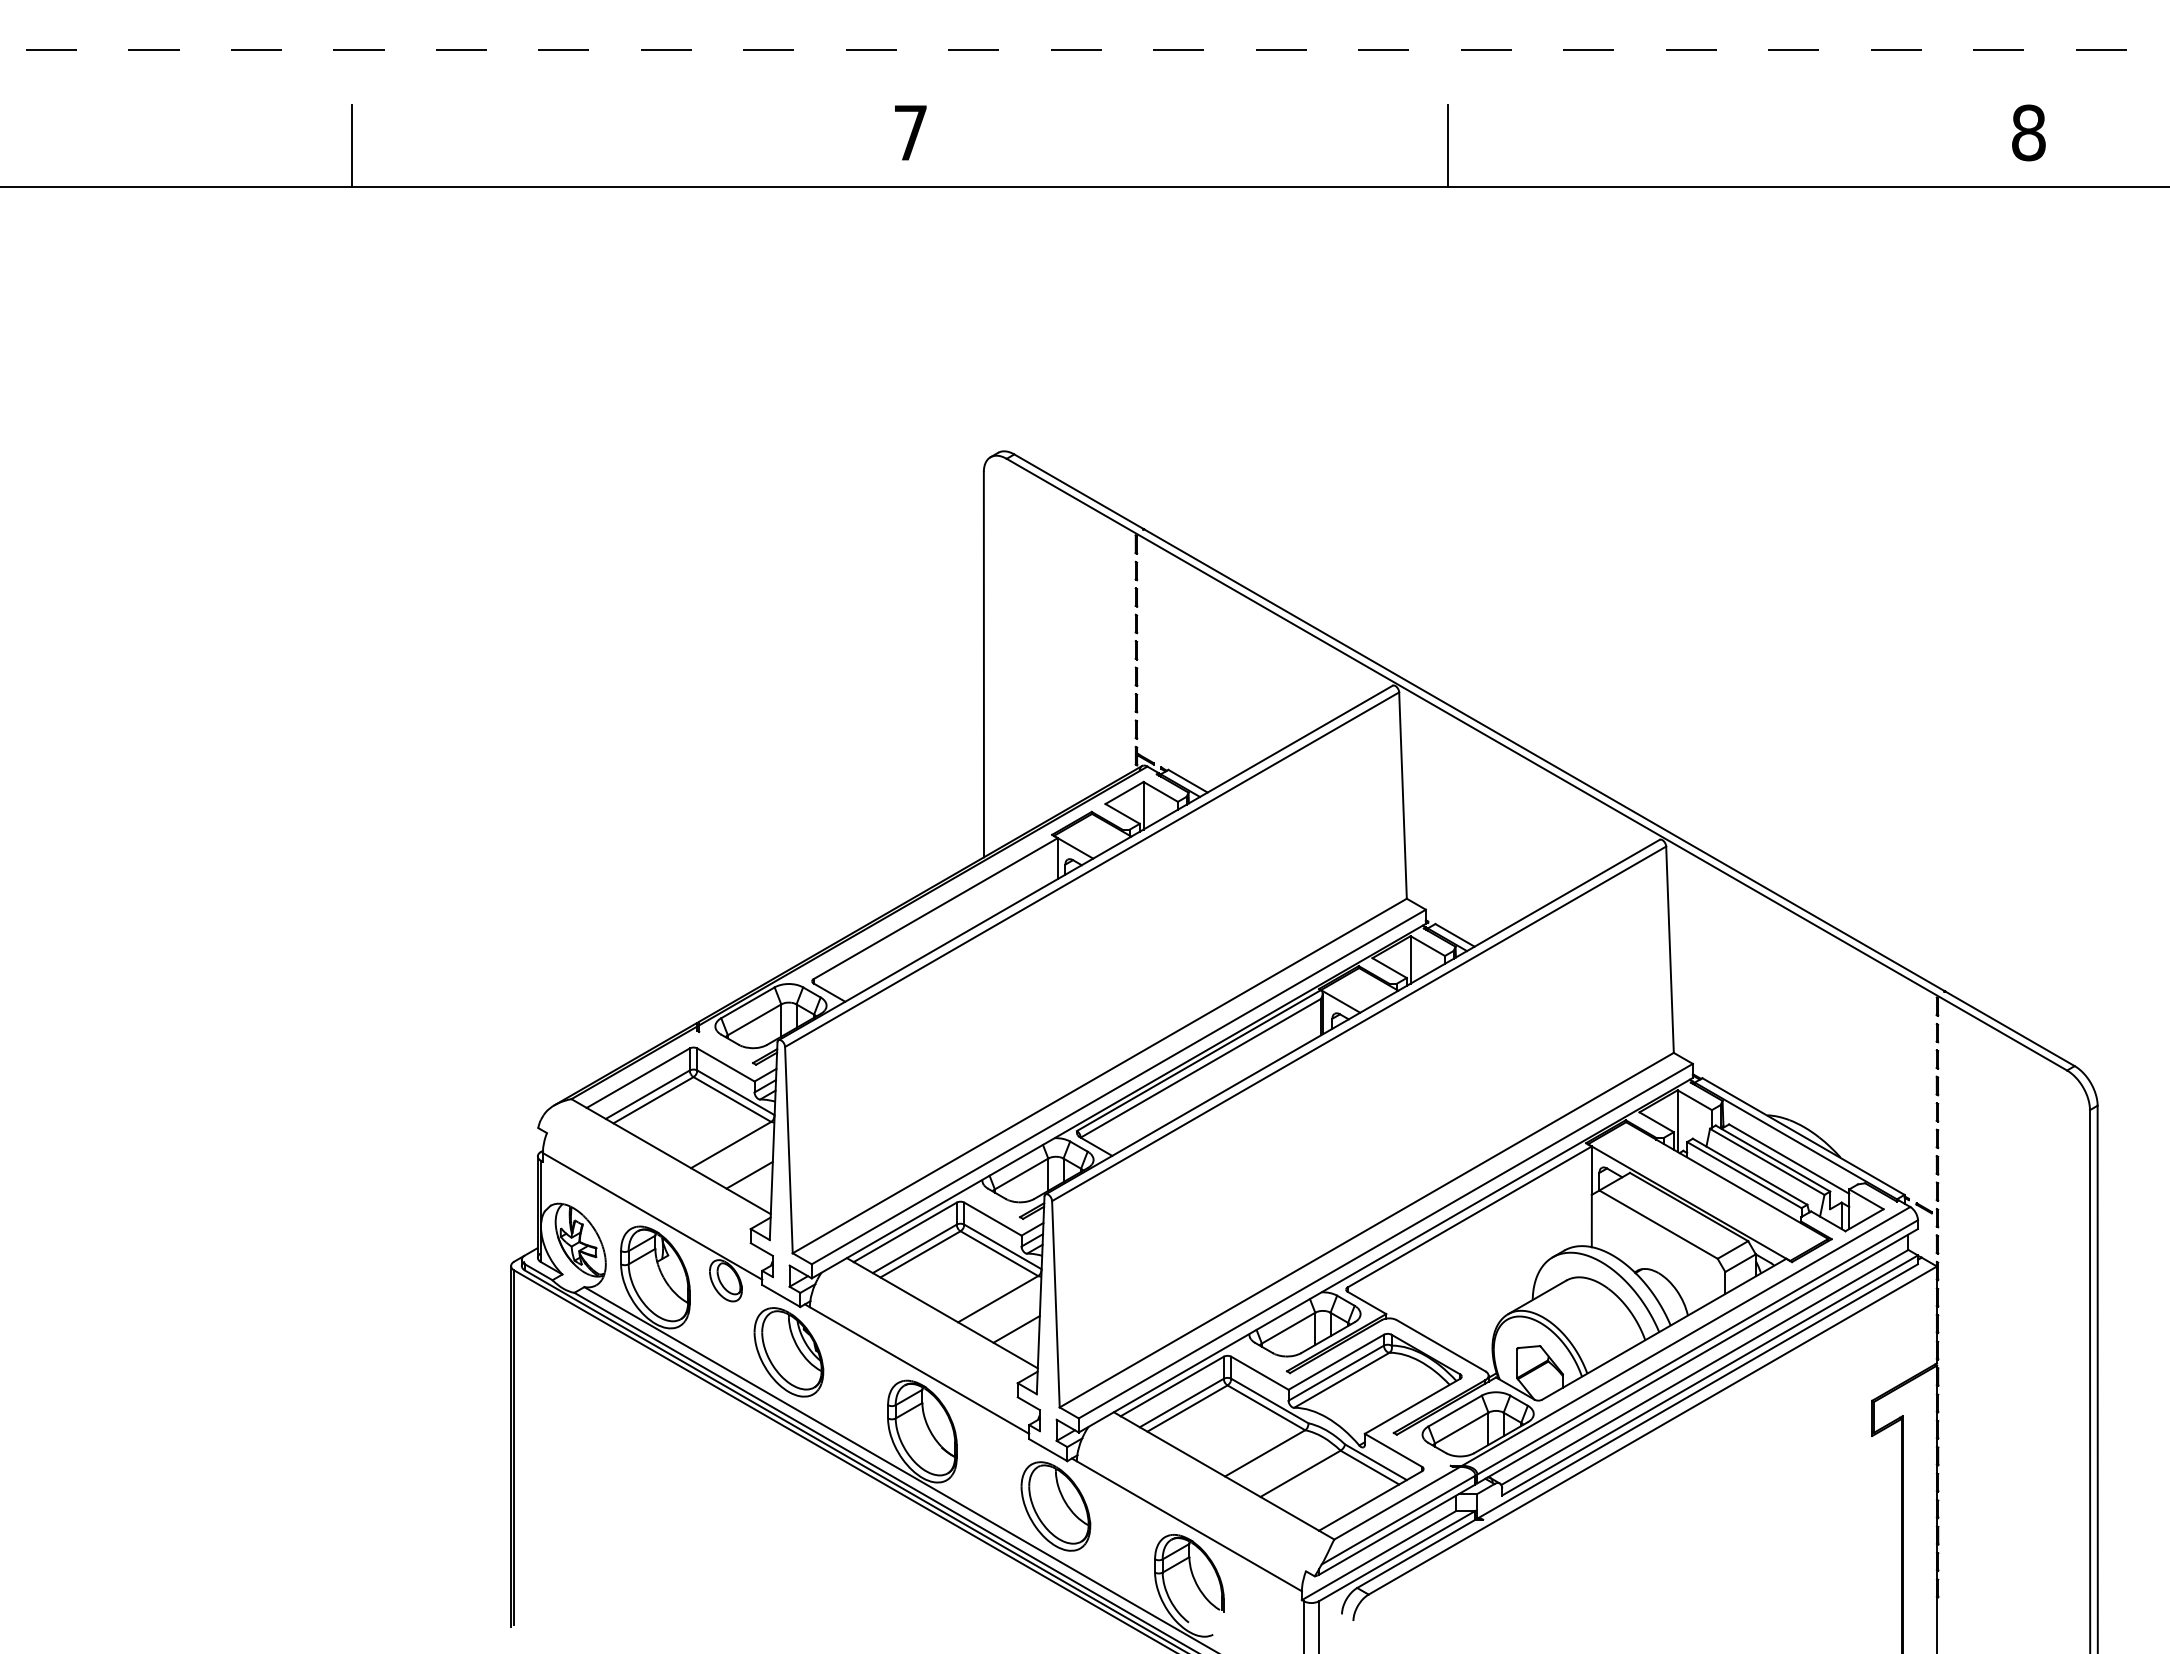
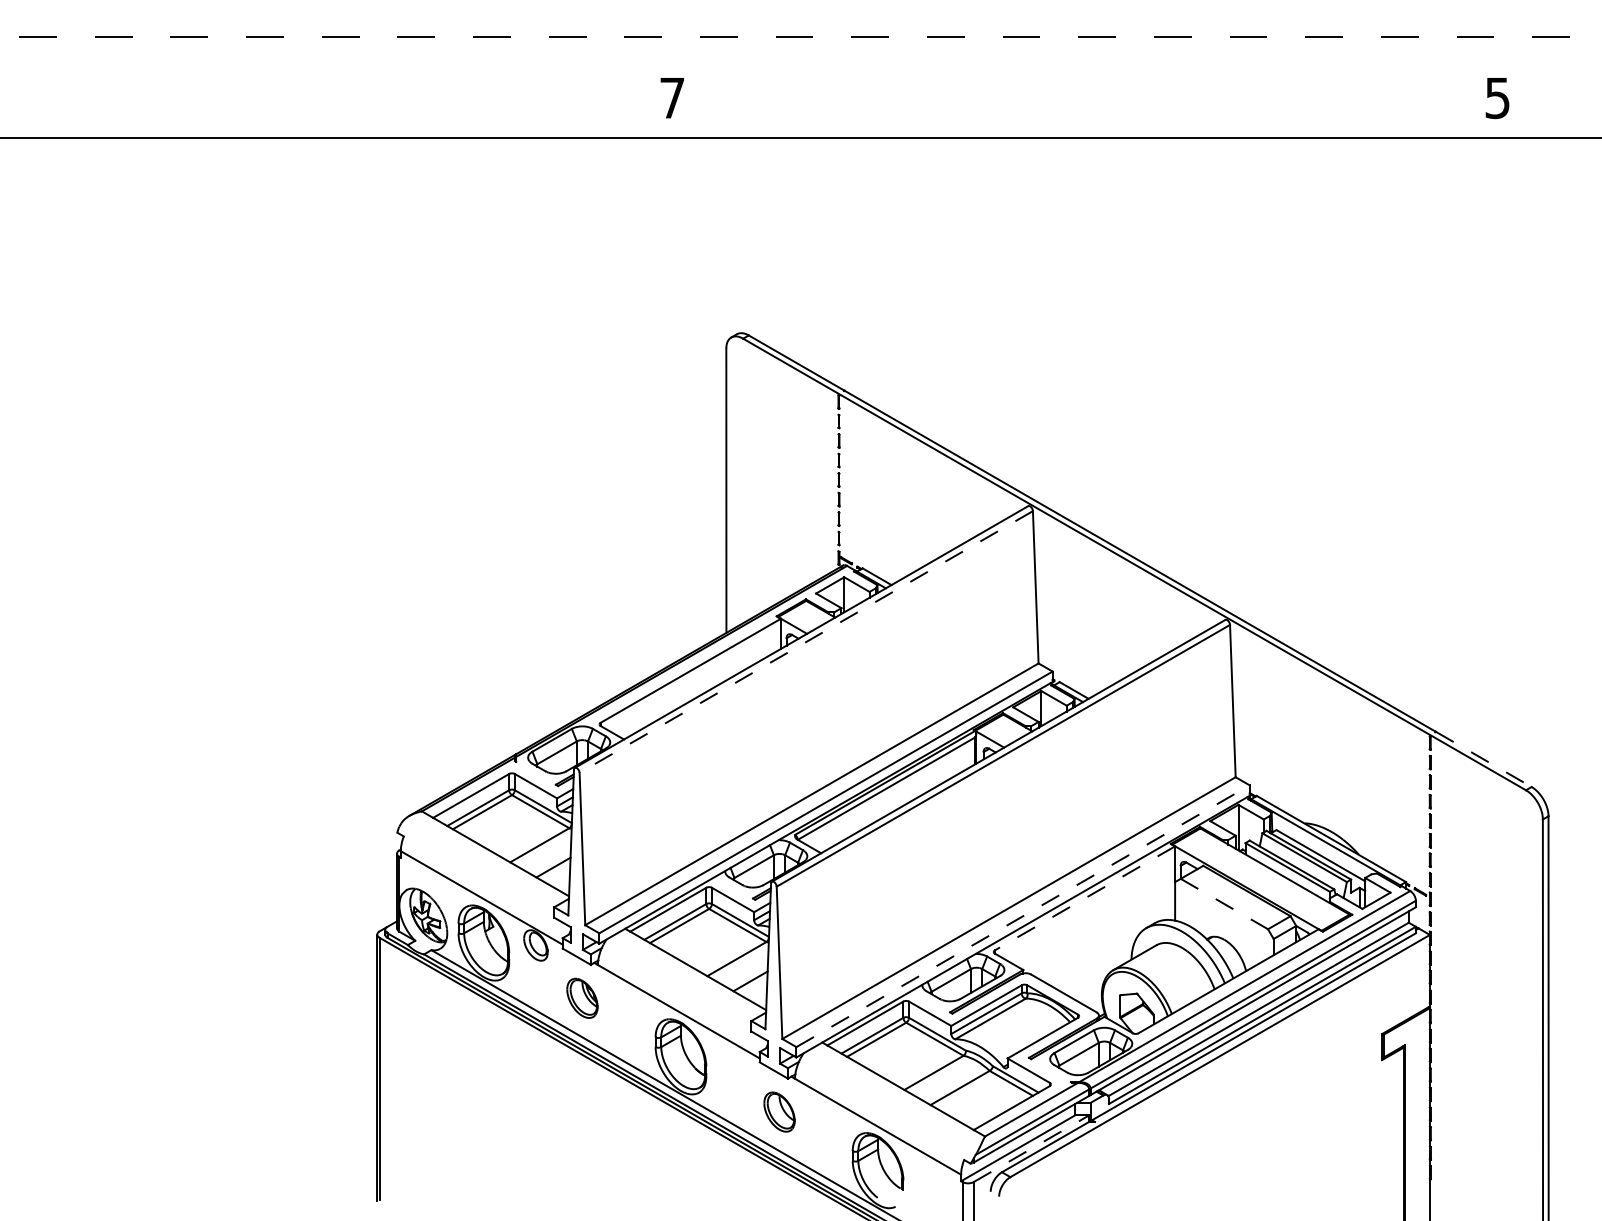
text: (2028, 132) -> (1497, 97), 8 -> 5
line: (351, 145) -> (259, 107), removed
line: (1447, 145) -> (1068, 107), removed
line: (1092, 869) -> (806, 641), solid -> dashed
line: (2010, 1028) -> (1484, 759), solid -> dashed
line: (1469, 1216) -> (1084, 898), solid -> dashed
line: (1659, 1224) -> (1225, 903), solid -> dashed
line: (1385, 1241) -> (1022, 916), solid -> dashed
part: (788, 1352) -> (582, 998), size x0.6
part: (1055, 1506) -> (779, 1112), size x0.6
line: (1397, 1555) -> (1031, 1148), solid -> dashed

